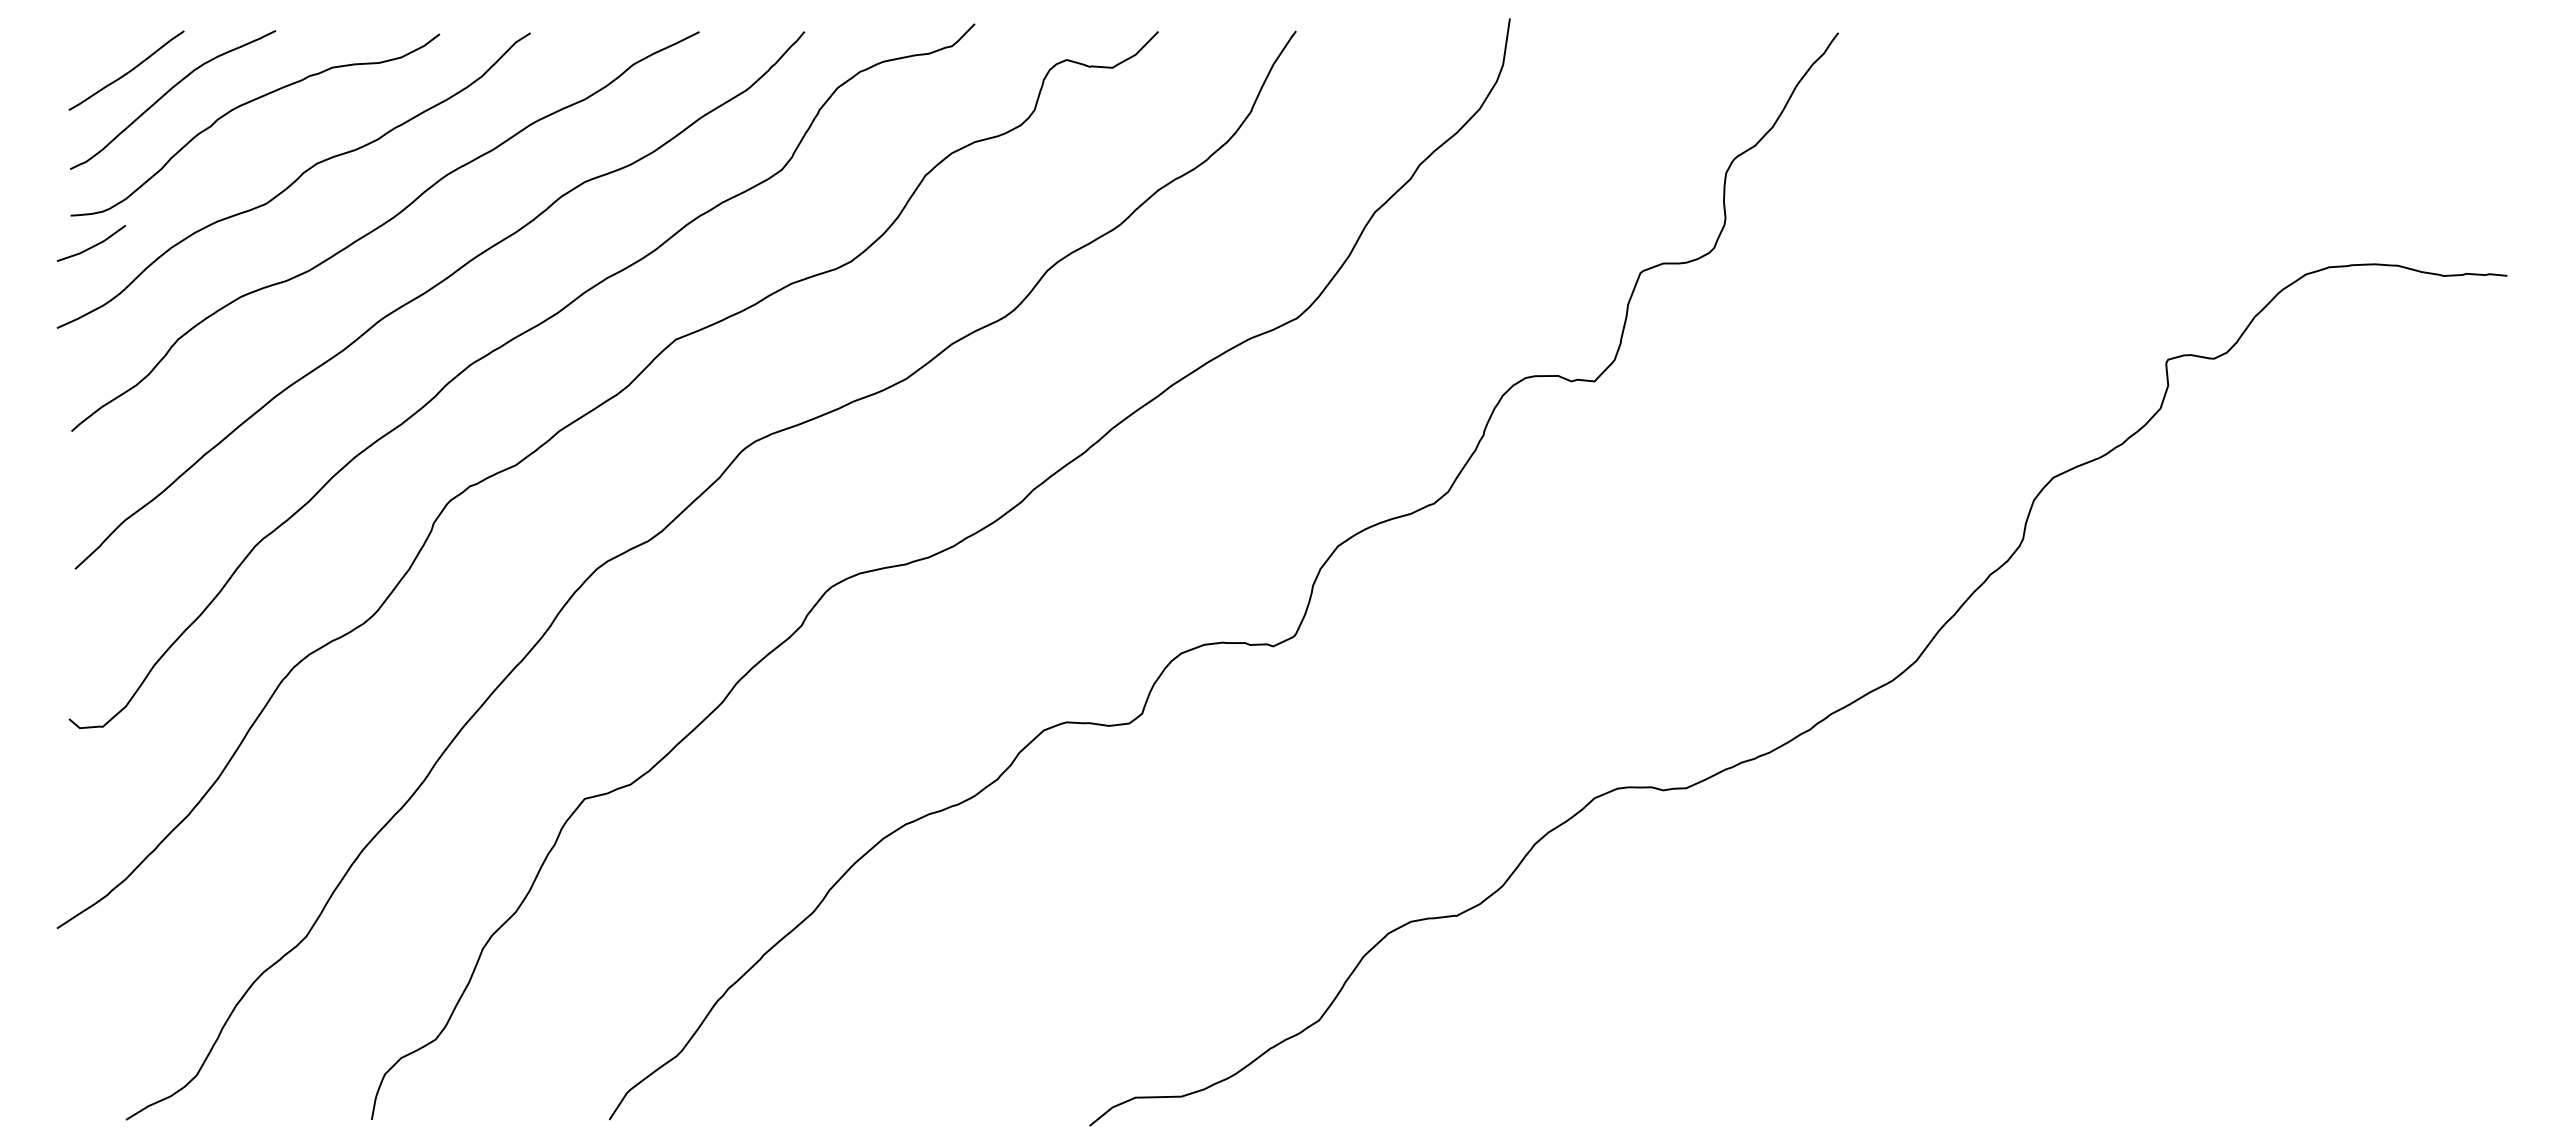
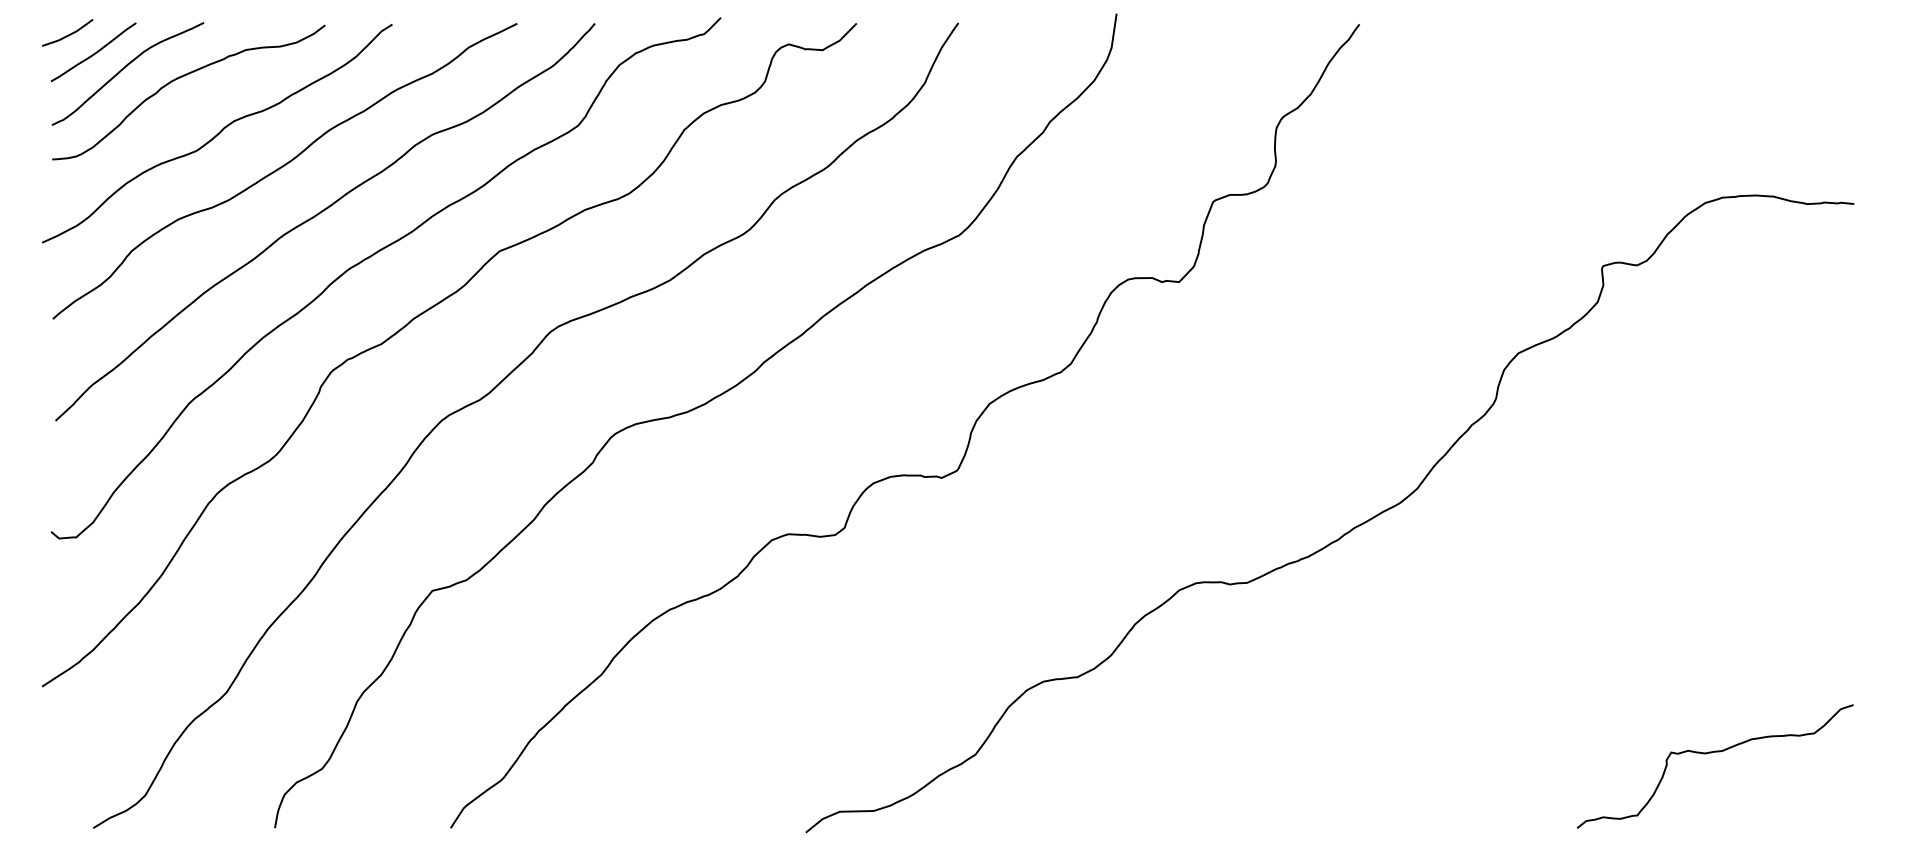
line: (93, 245) -> (69, 34), moved
curve: (2314, 1018) -> (1711, 753), added

